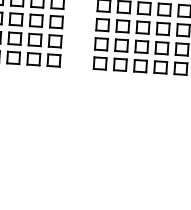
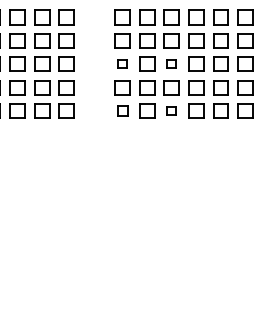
part: (102, 24) -> (122, 63), size x0.6
part: (142, 27) -> (171, 63), size x0.6
part: (99, 63) -> (122, 110), size x0.7
part: (140, 65) -> (171, 110), size x0.6

